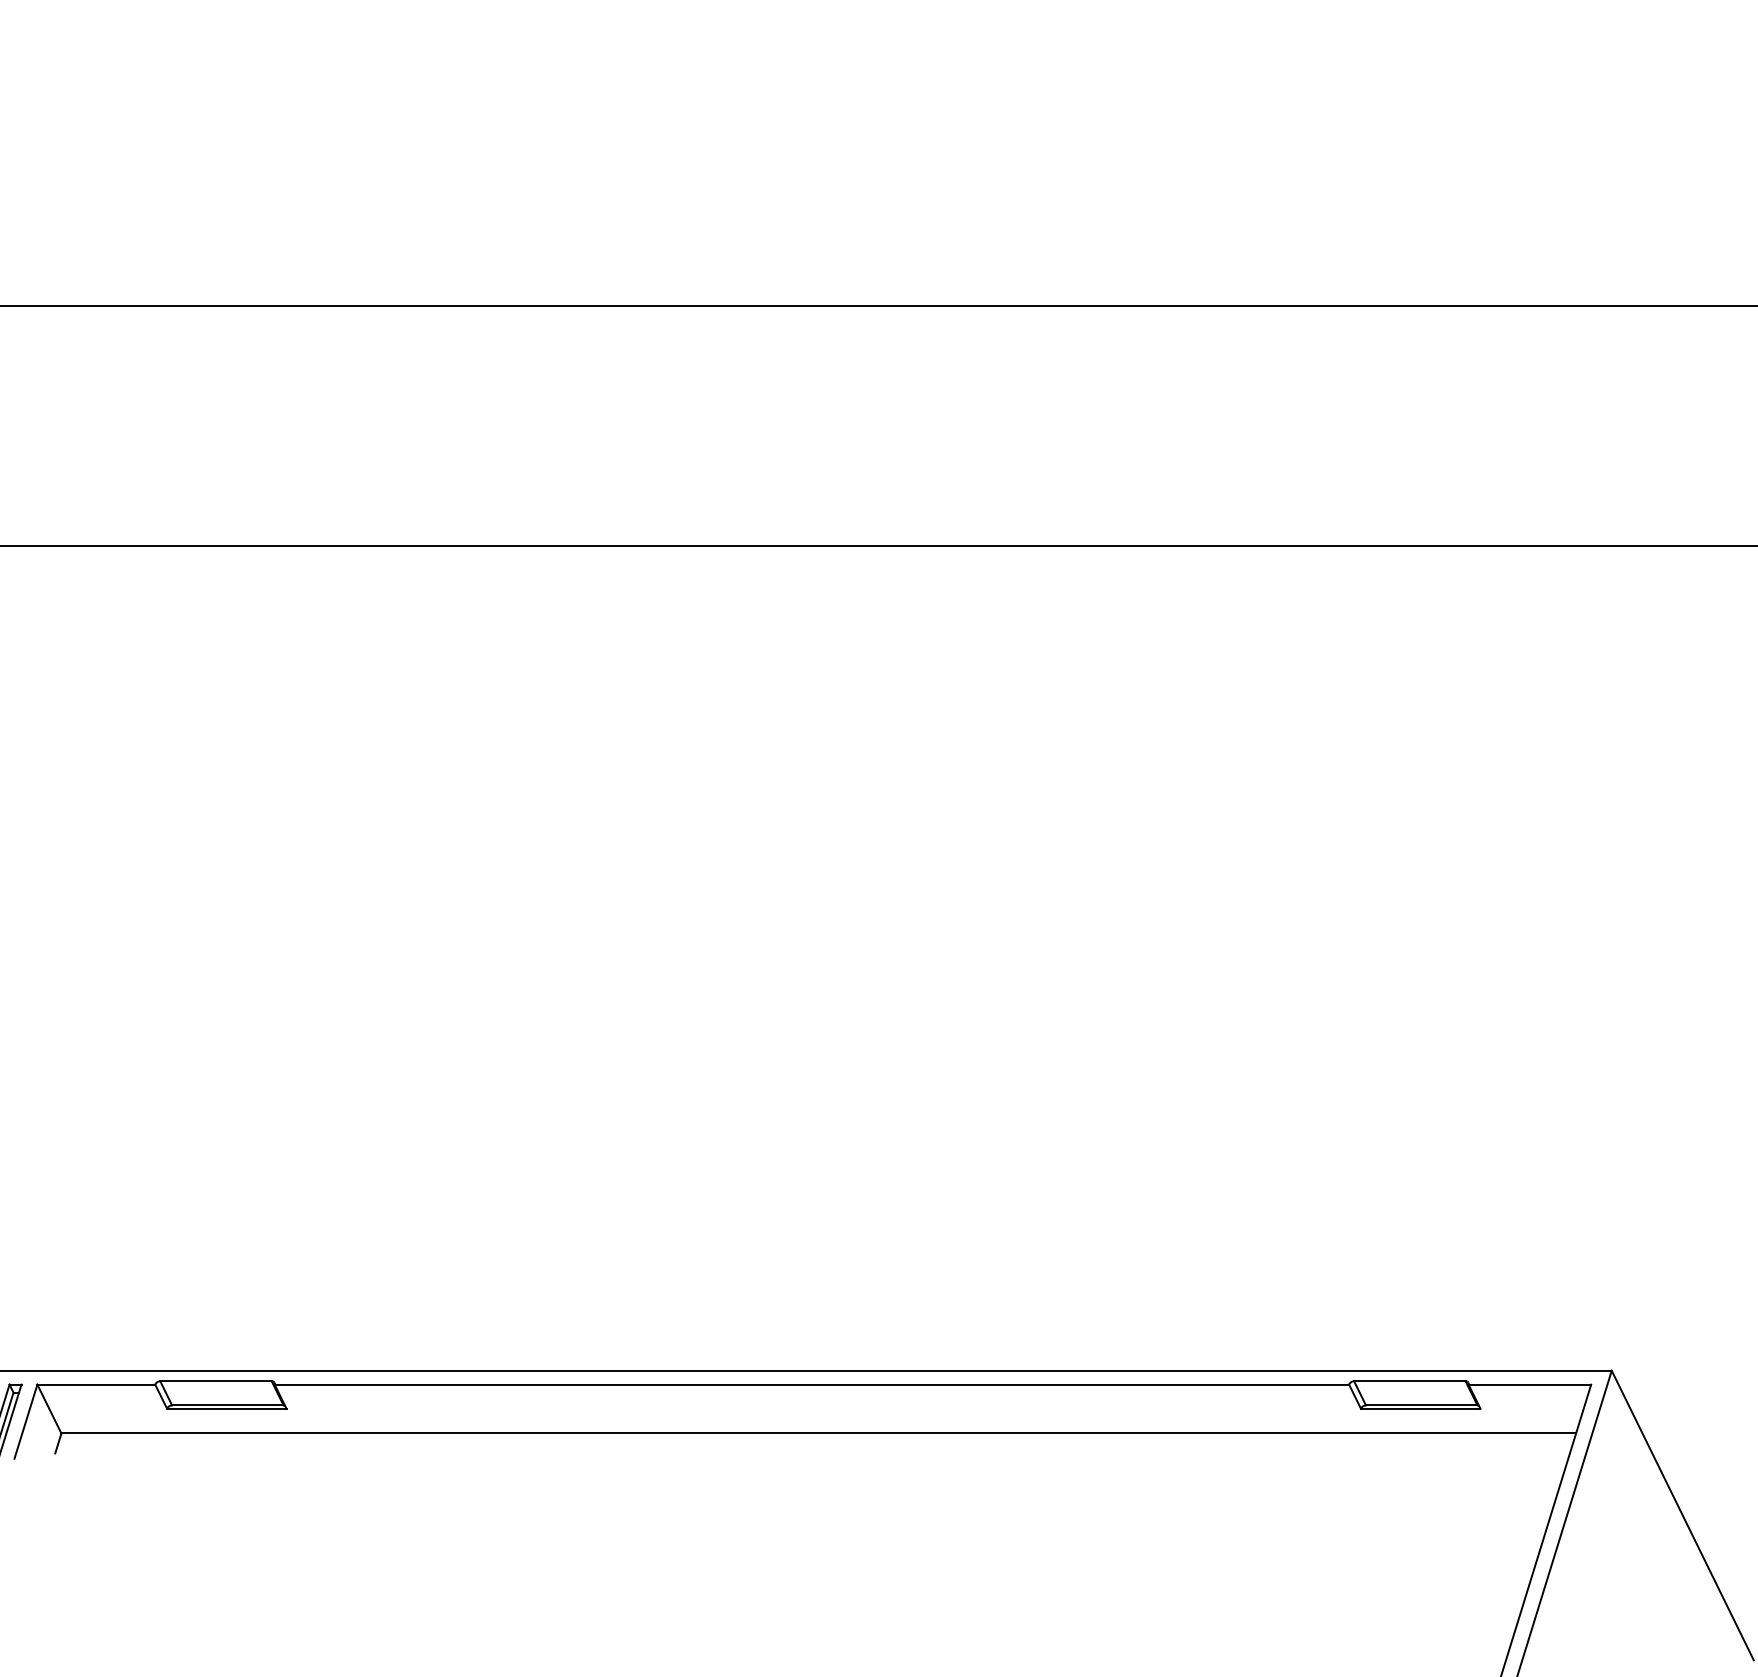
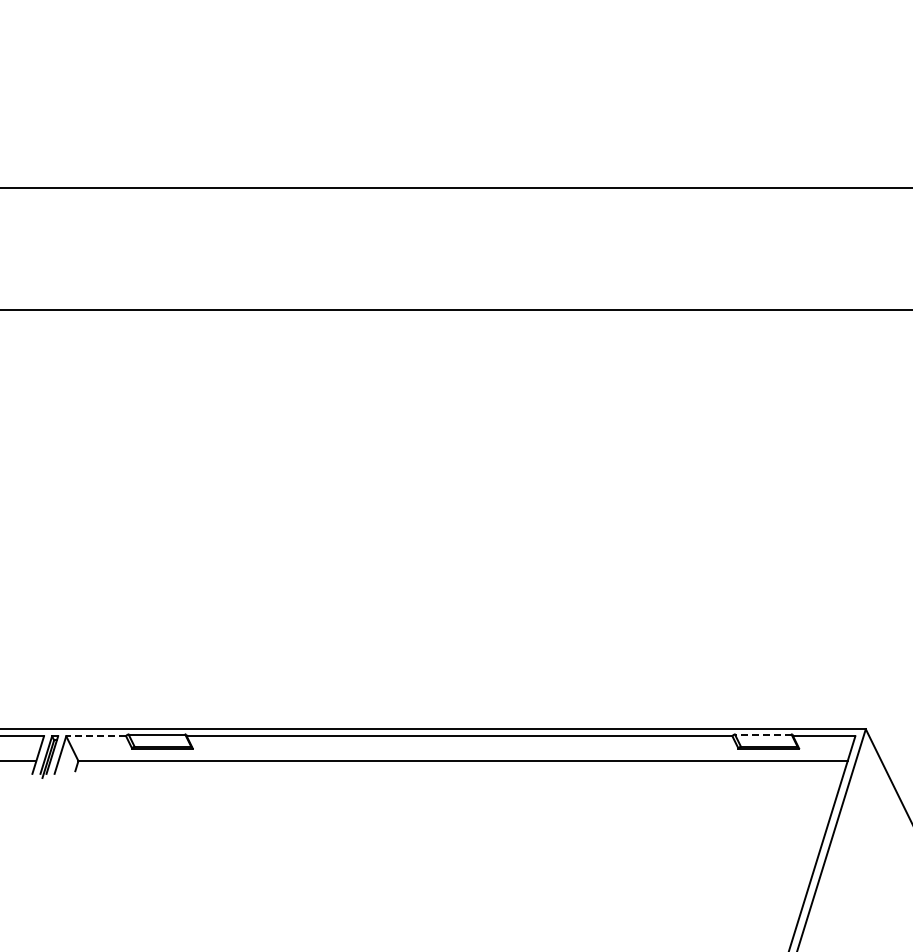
line: (1408, 1381) -> (762, 734), solid -> dashed
line: (96, 1385) -> (96, 736), solid -> dashed

